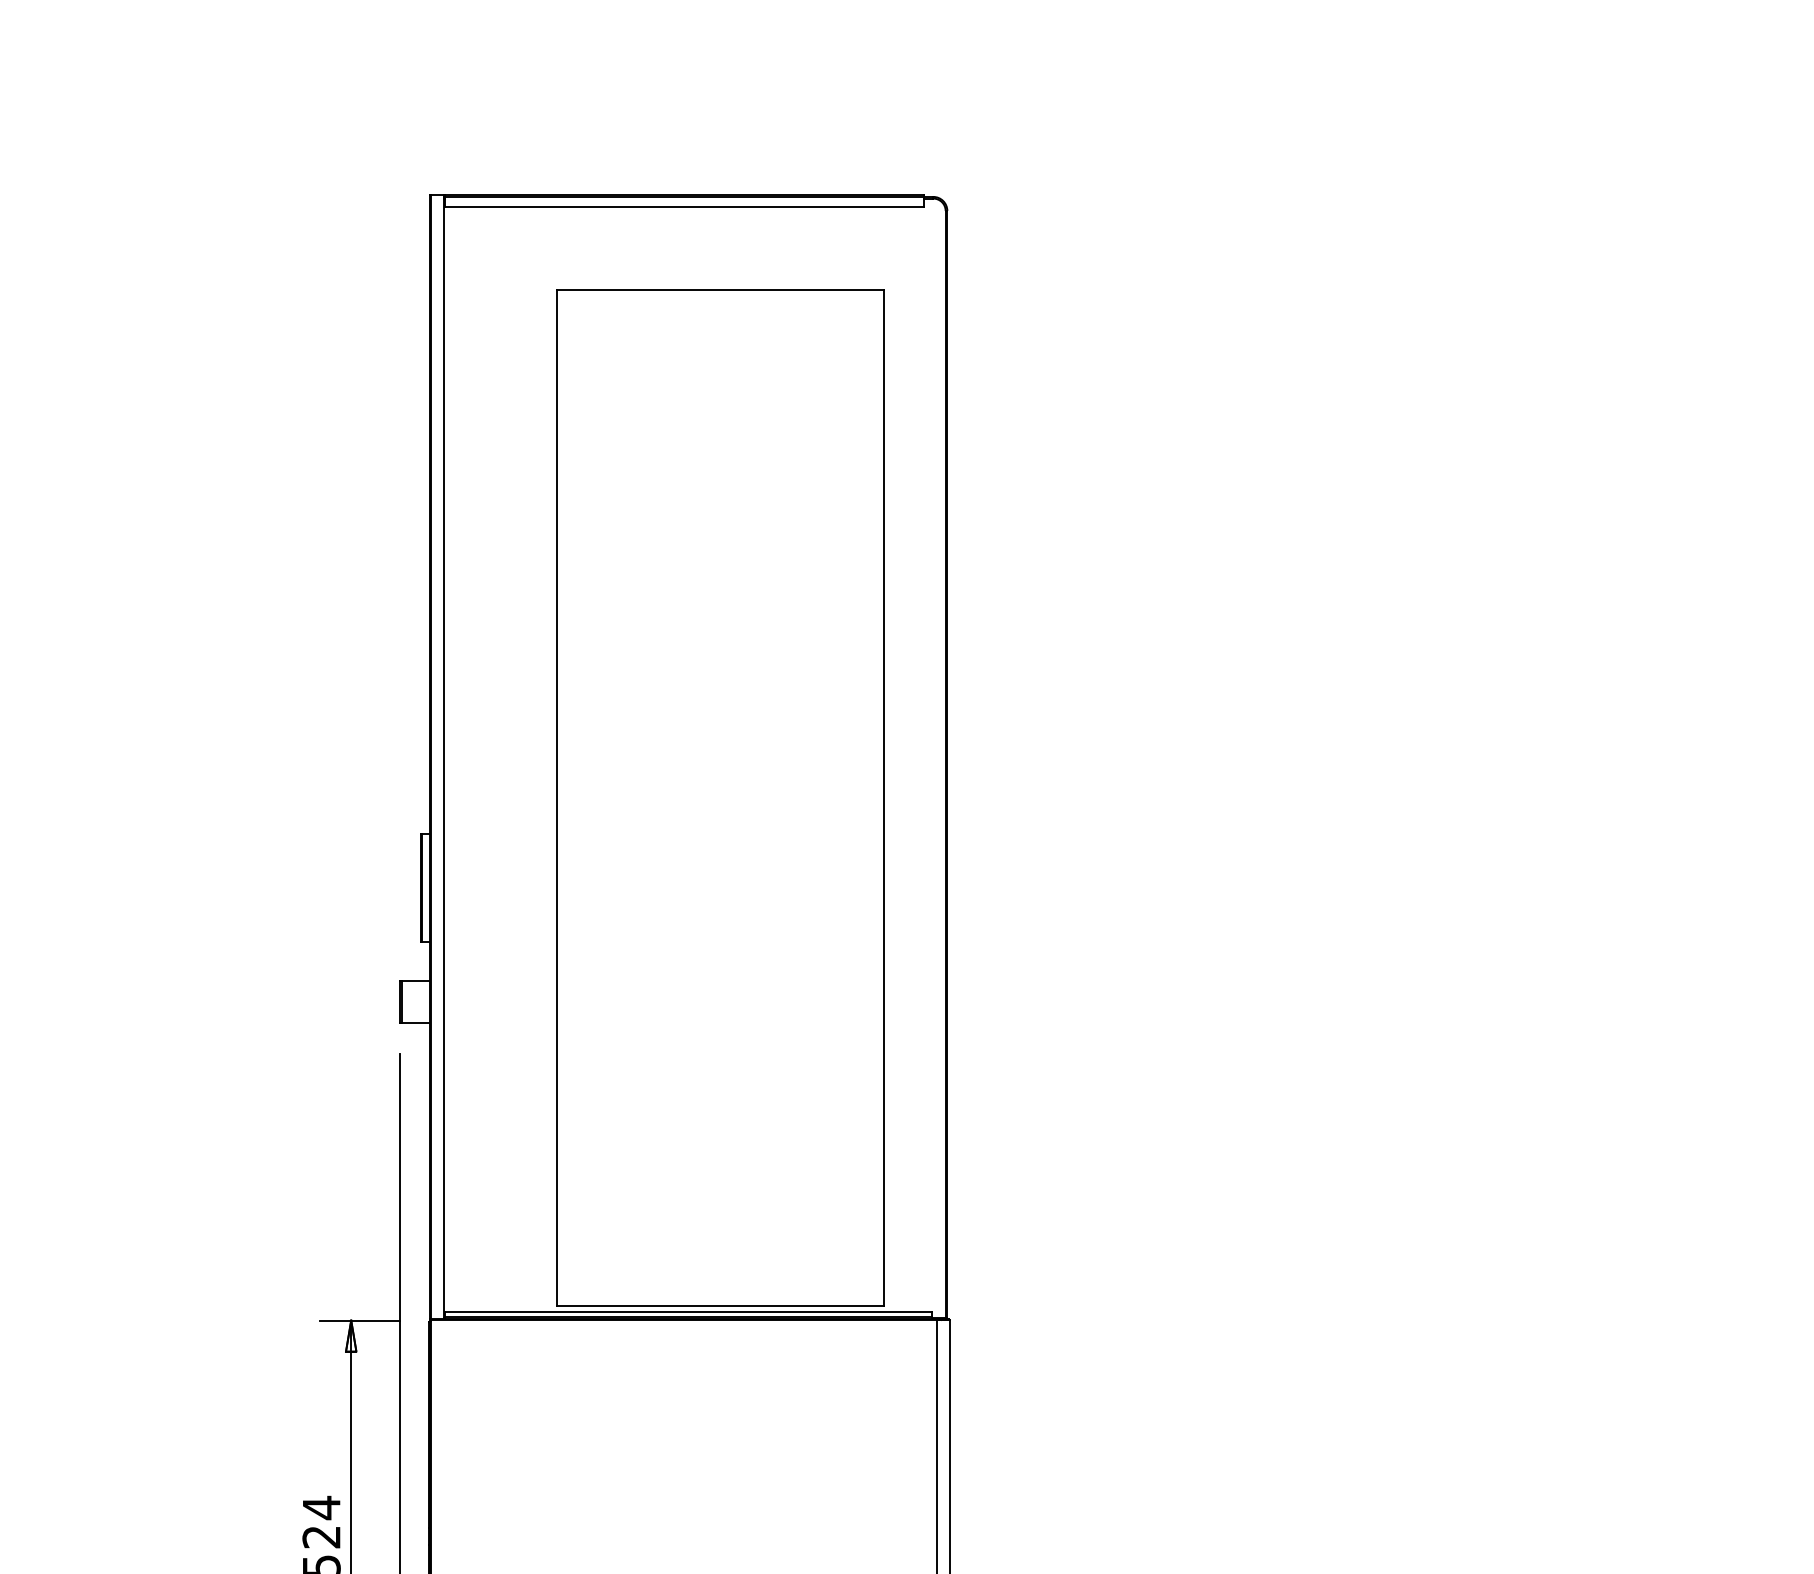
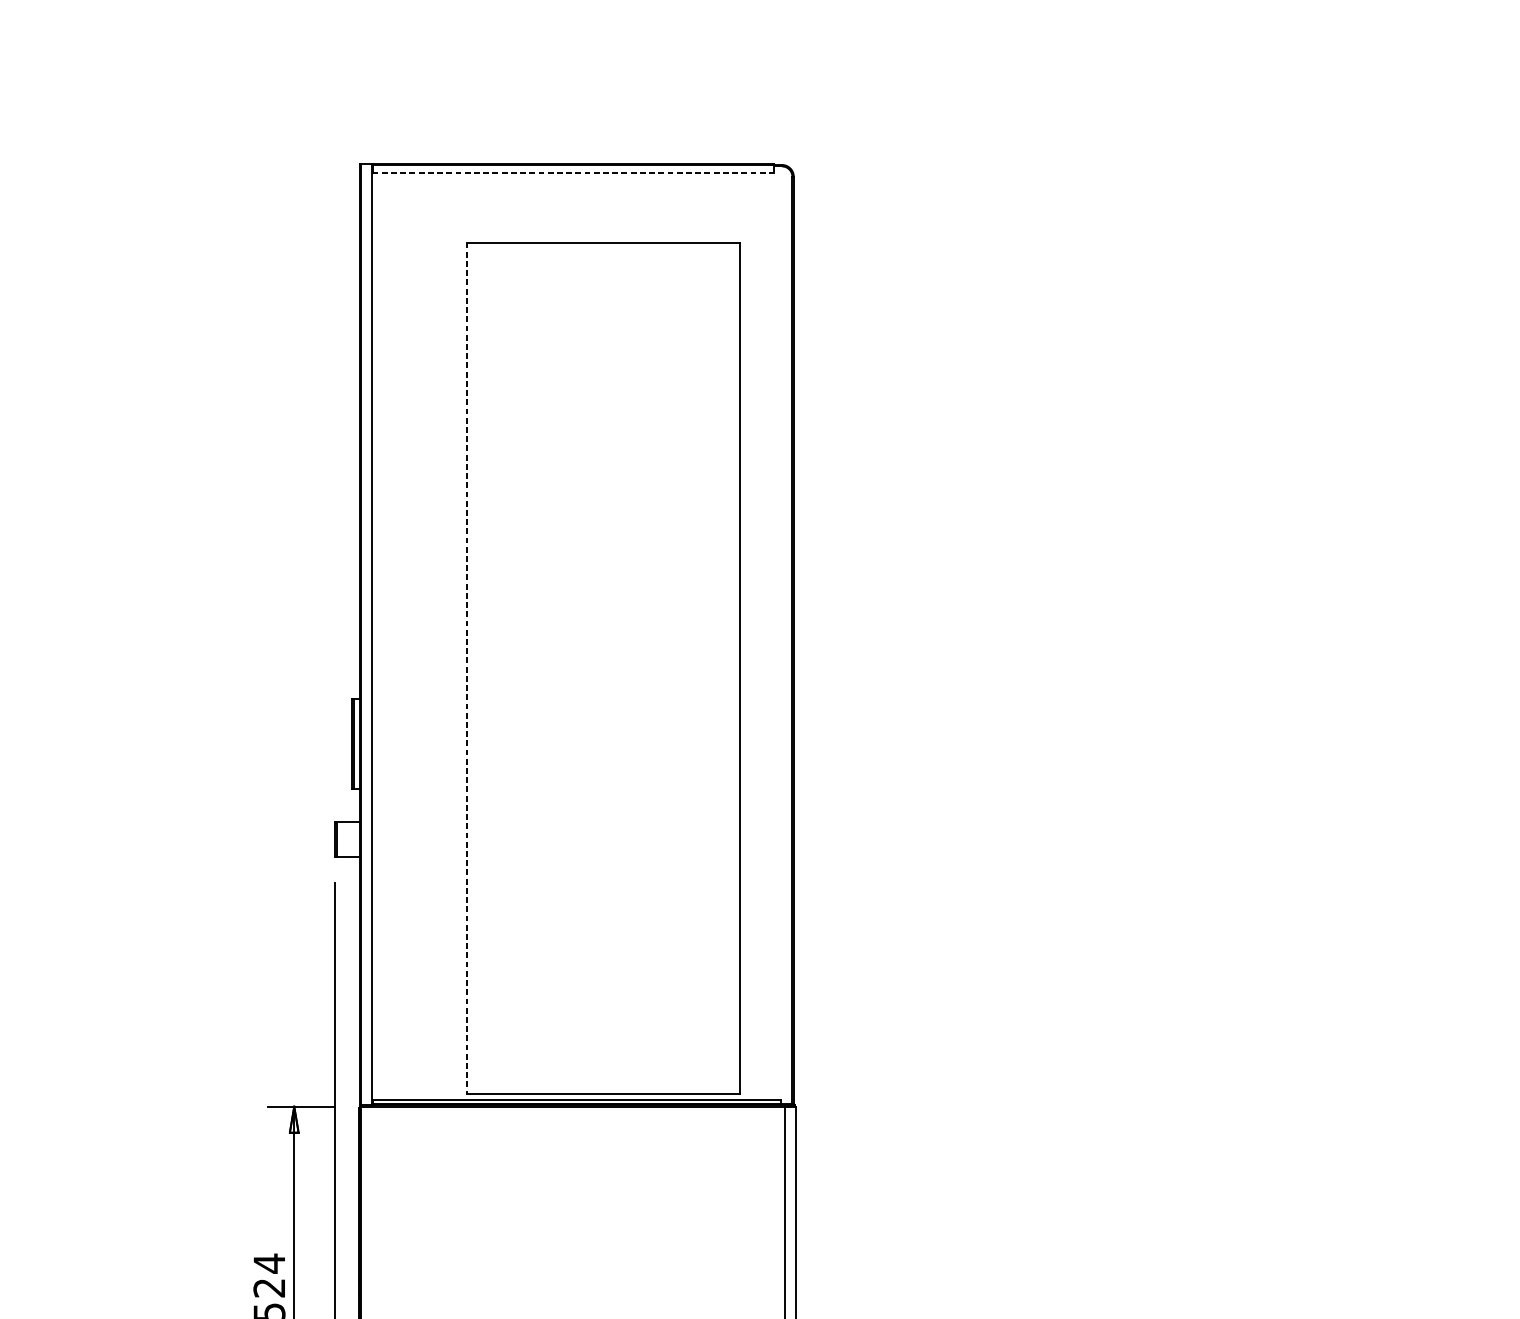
line: (684, 206) -> (573, 173), solid -> dashed
line: (557, 798) -> (467, 669), solid -> dashed

